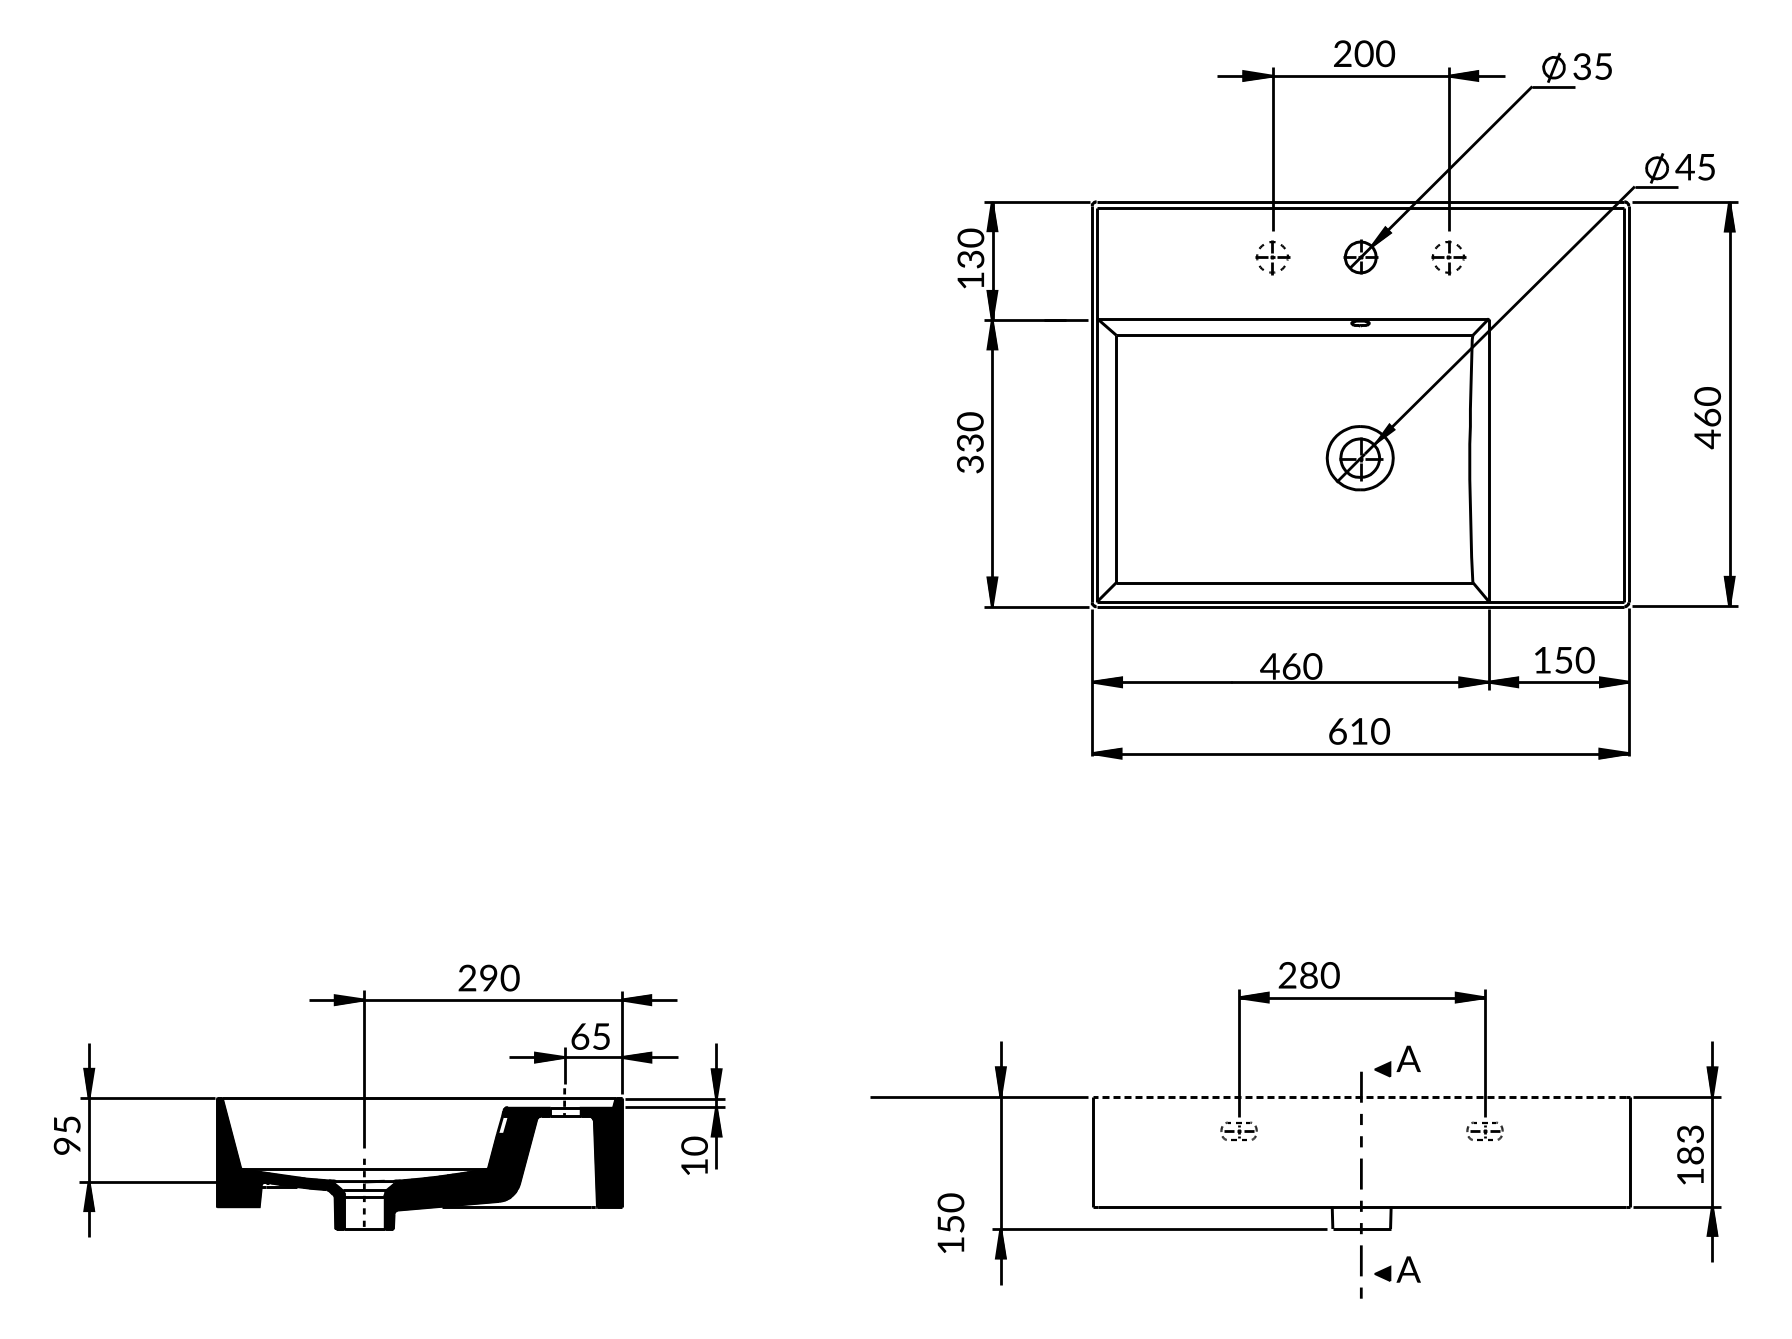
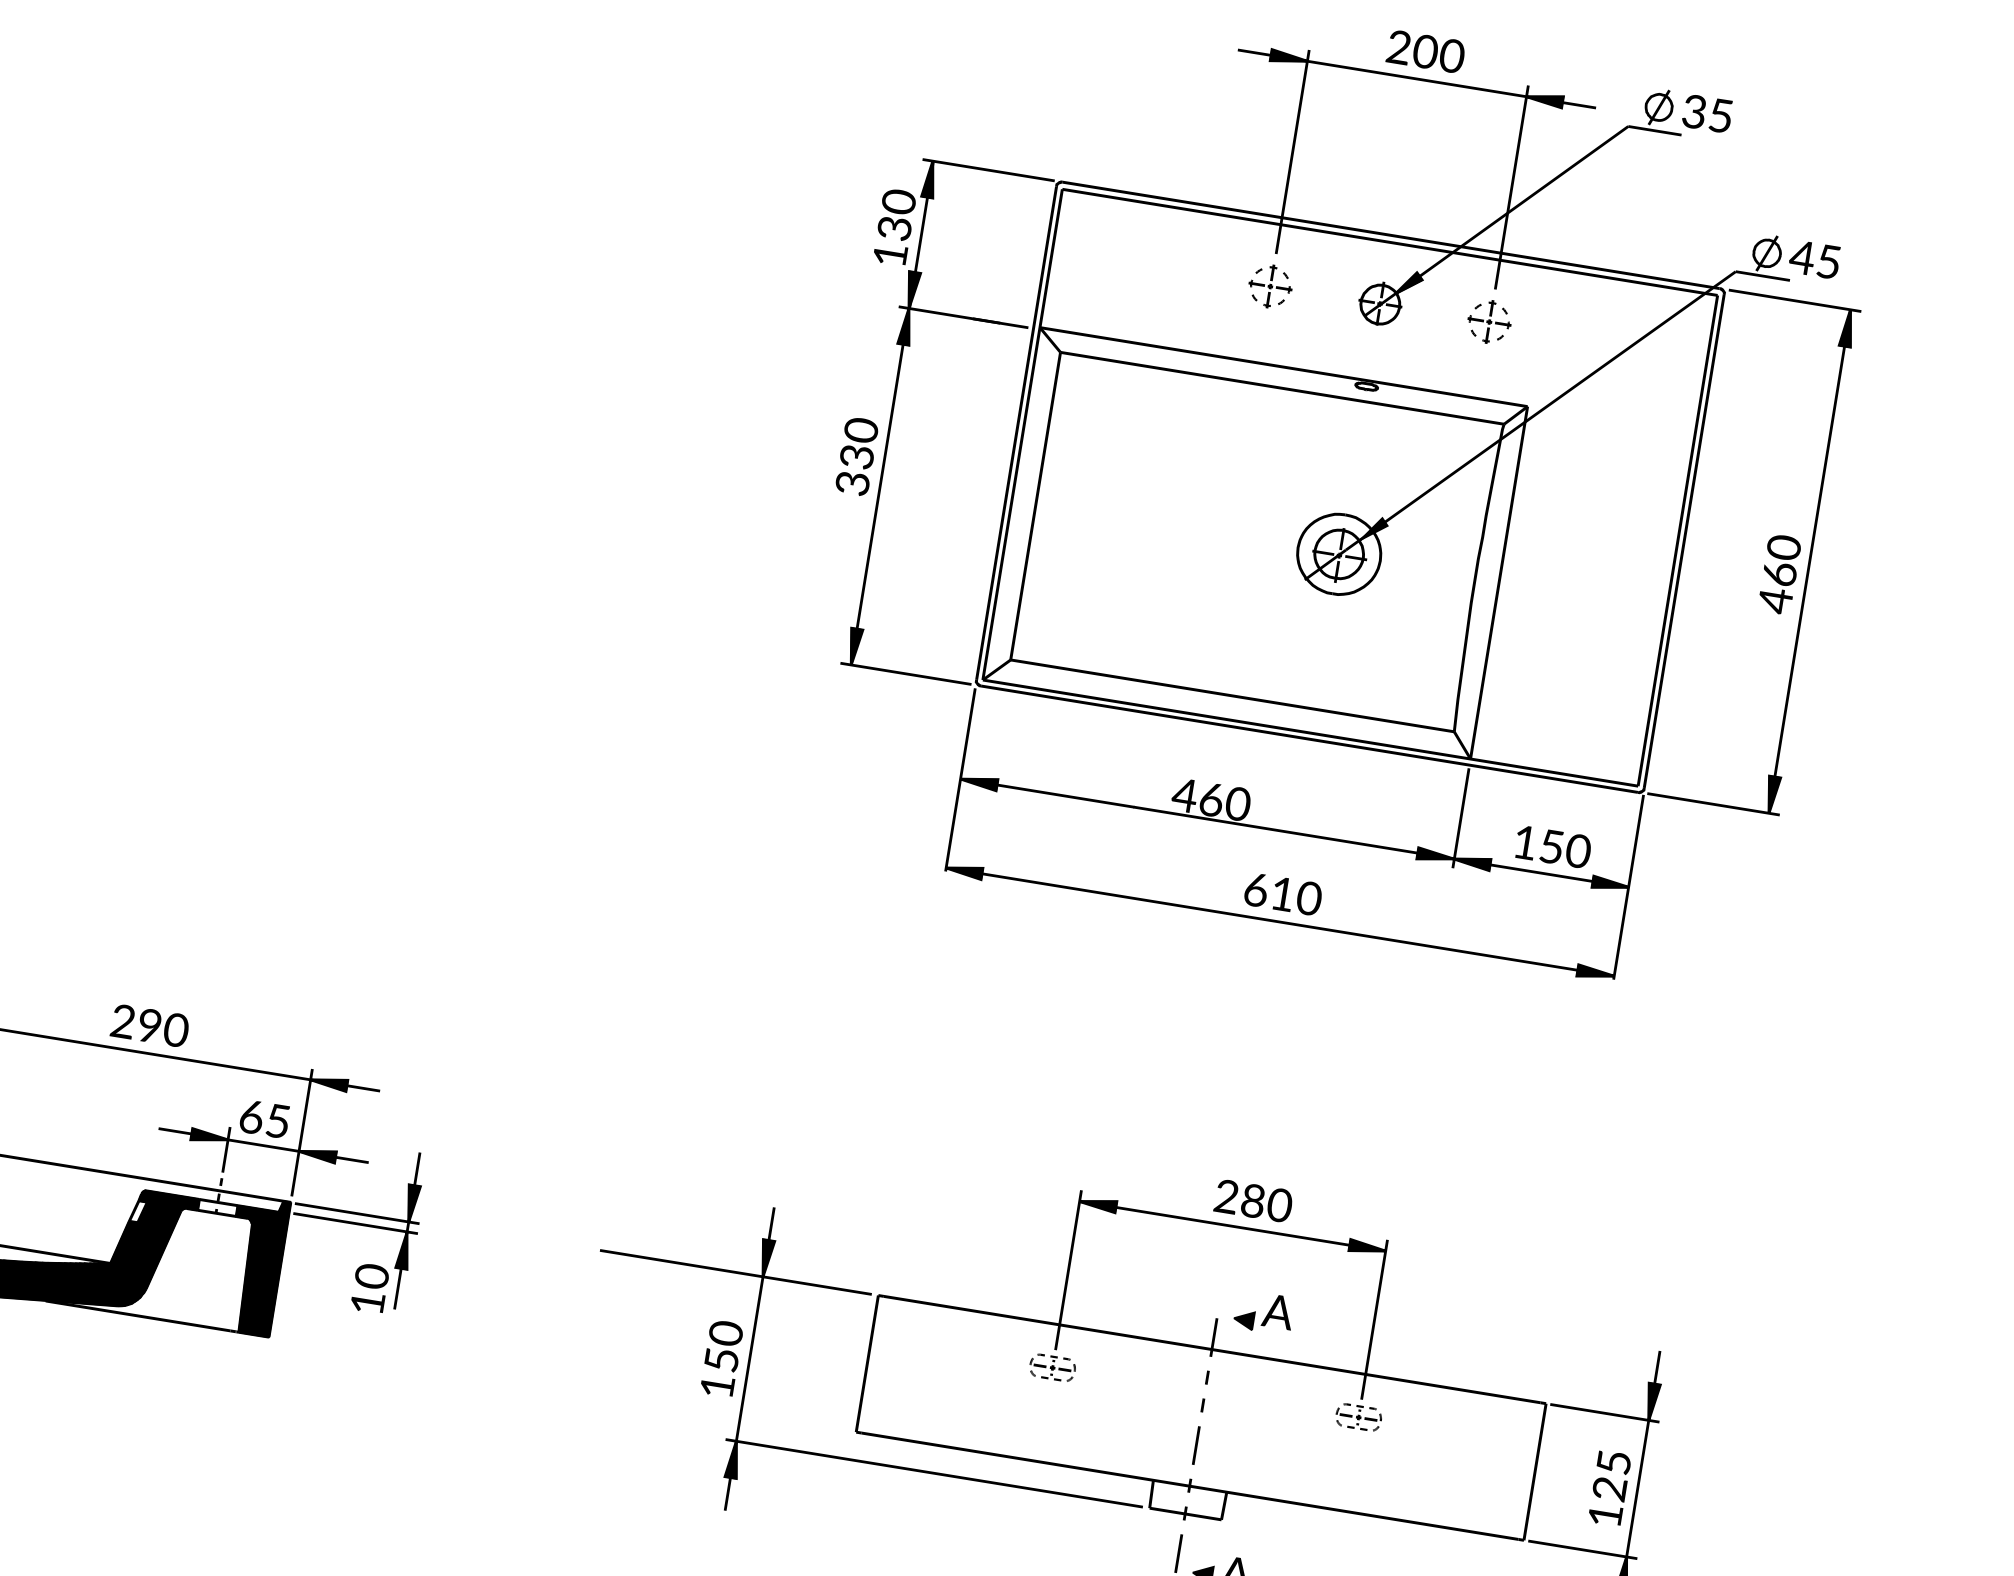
text: (1308, 975) -> (1252, 1201), moved
line: (1361, 1096) -> (1212, 1349), dashed -> solid
text: (1690, 1144) -> (1611, 1475), 183 -> 125
text: (950, 1222) -> (721, 1357), moved

